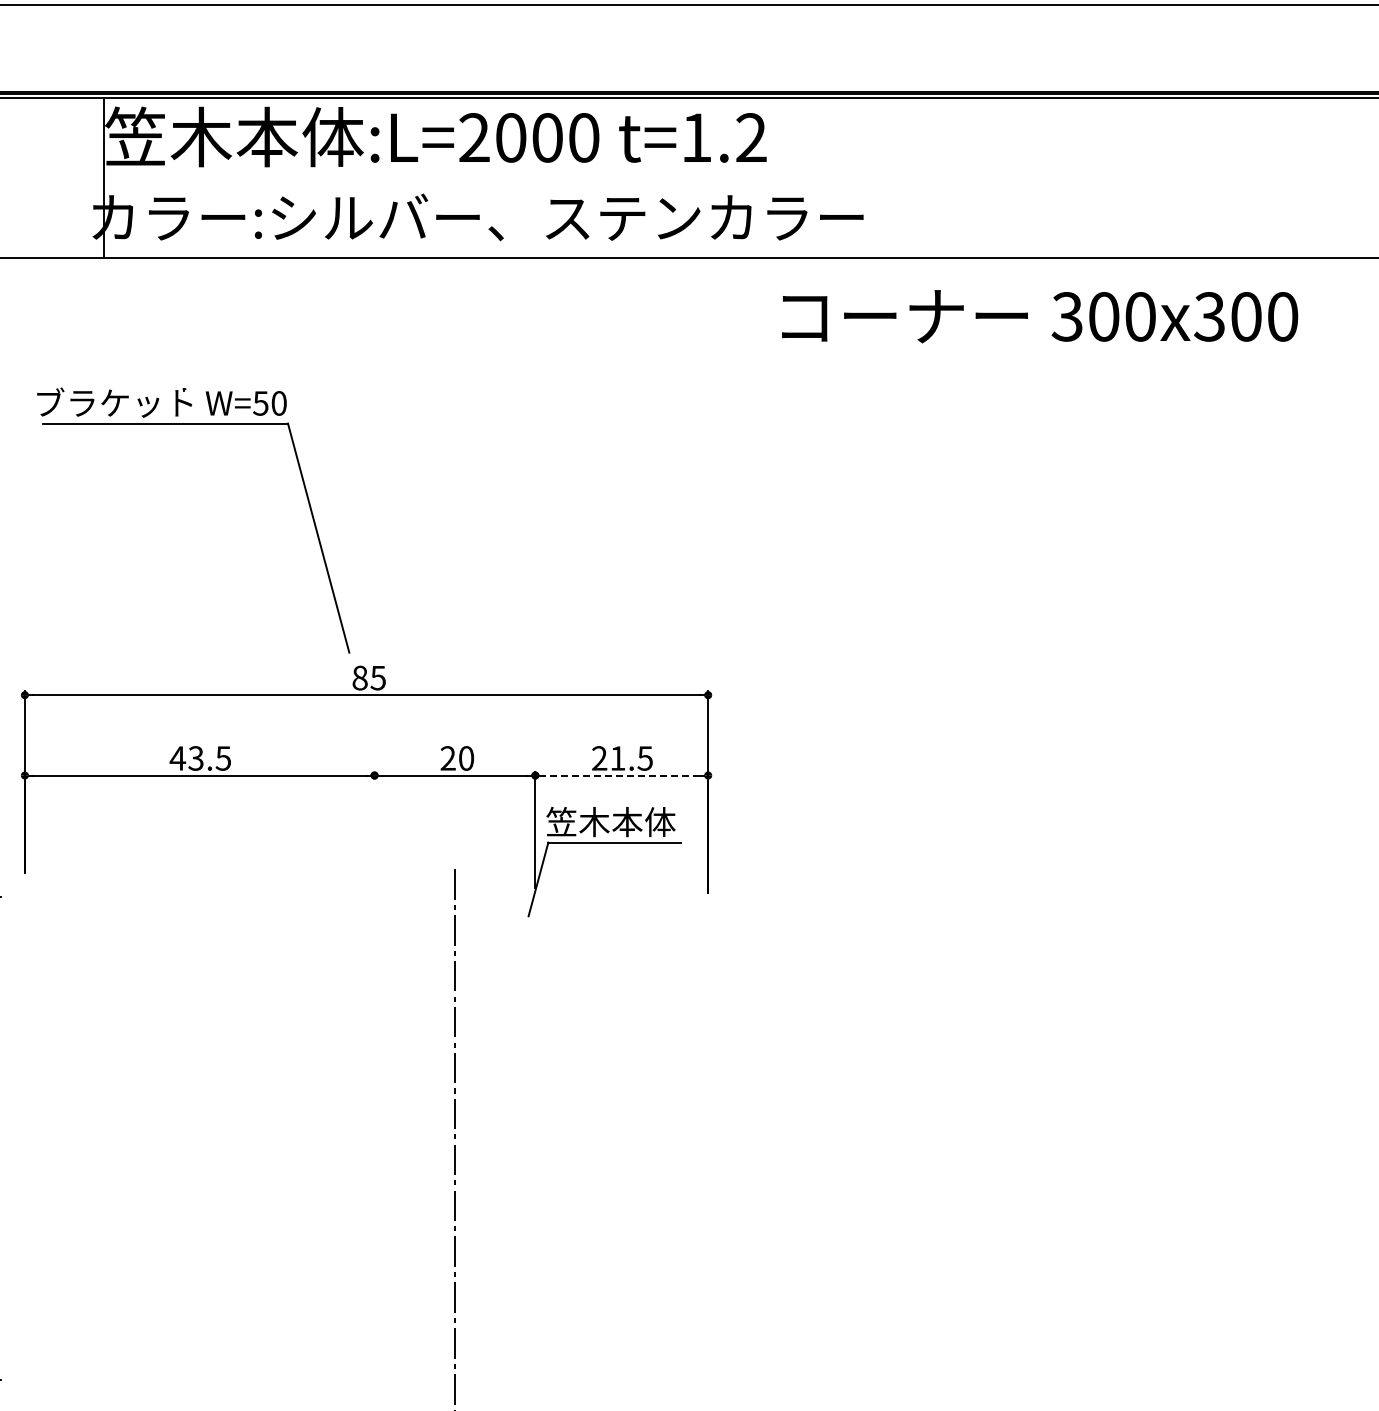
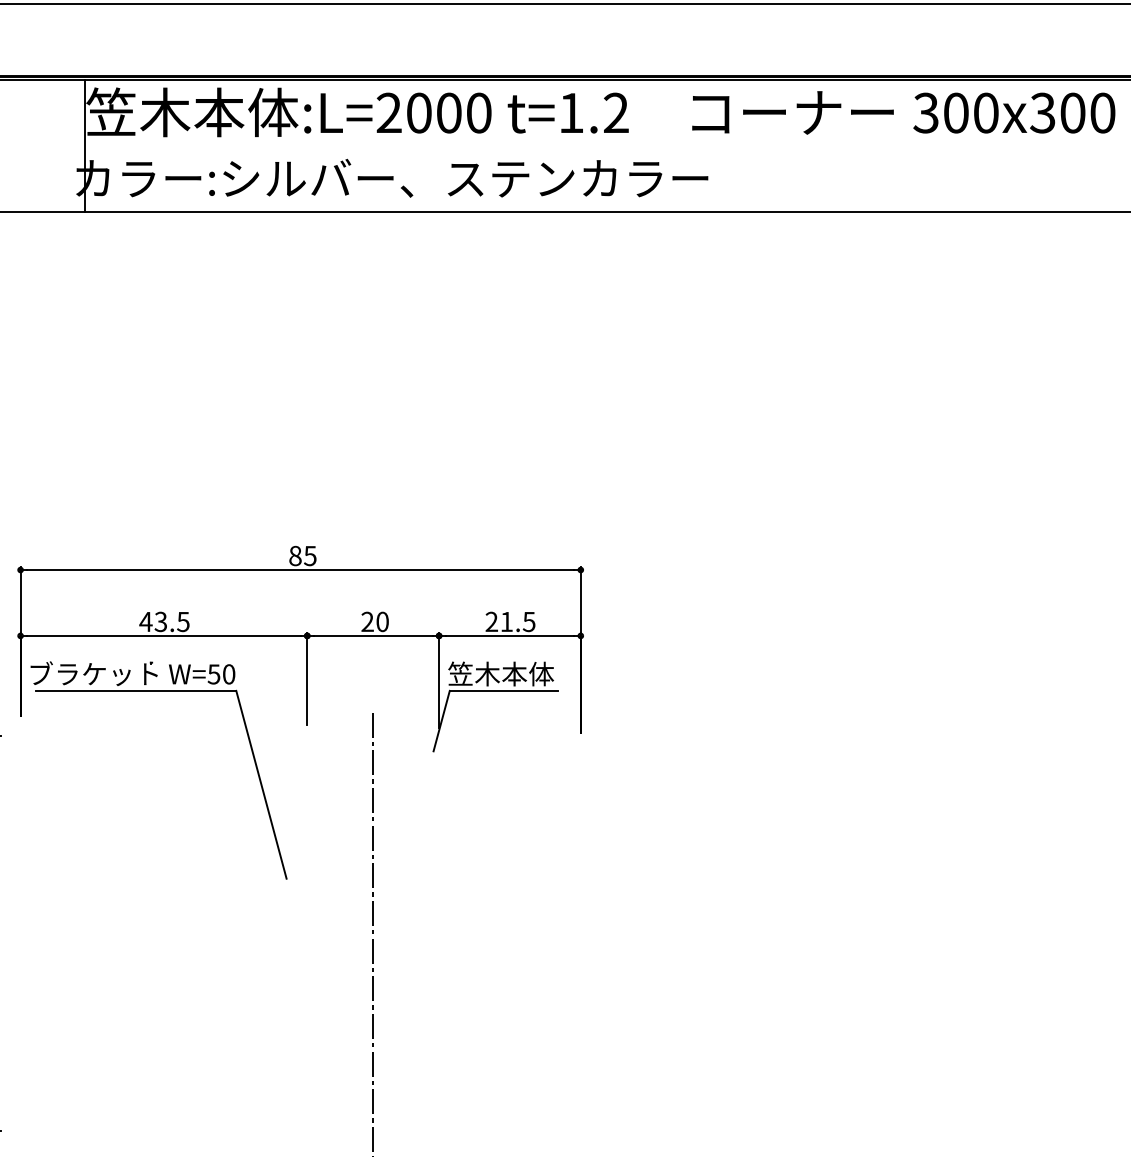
text: (1040, 316) -> (904, 112), moved
part: (193, 424) -> (158, 691), moved
line: (621, 775) -> (509, 635), dashed -> solid
line: (374, 827) -> (307, 678), added

